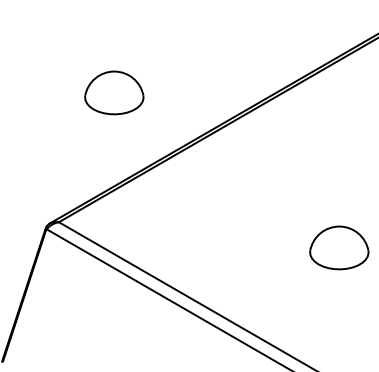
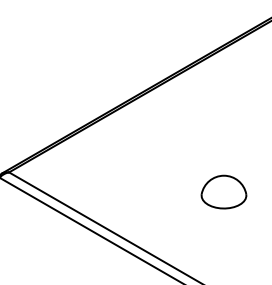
part: (114, 92) -> (51, 73), removed

